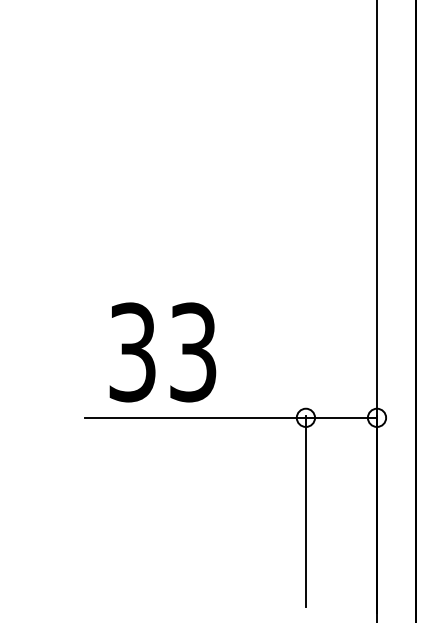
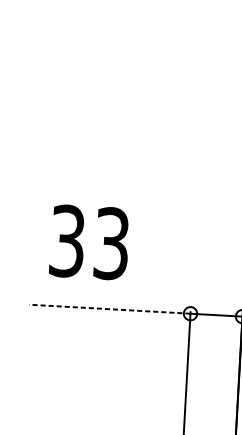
text: (162, 352) -> (89, 242), moved
line: (195, 417) -> (109, 308), solid -> dashed

